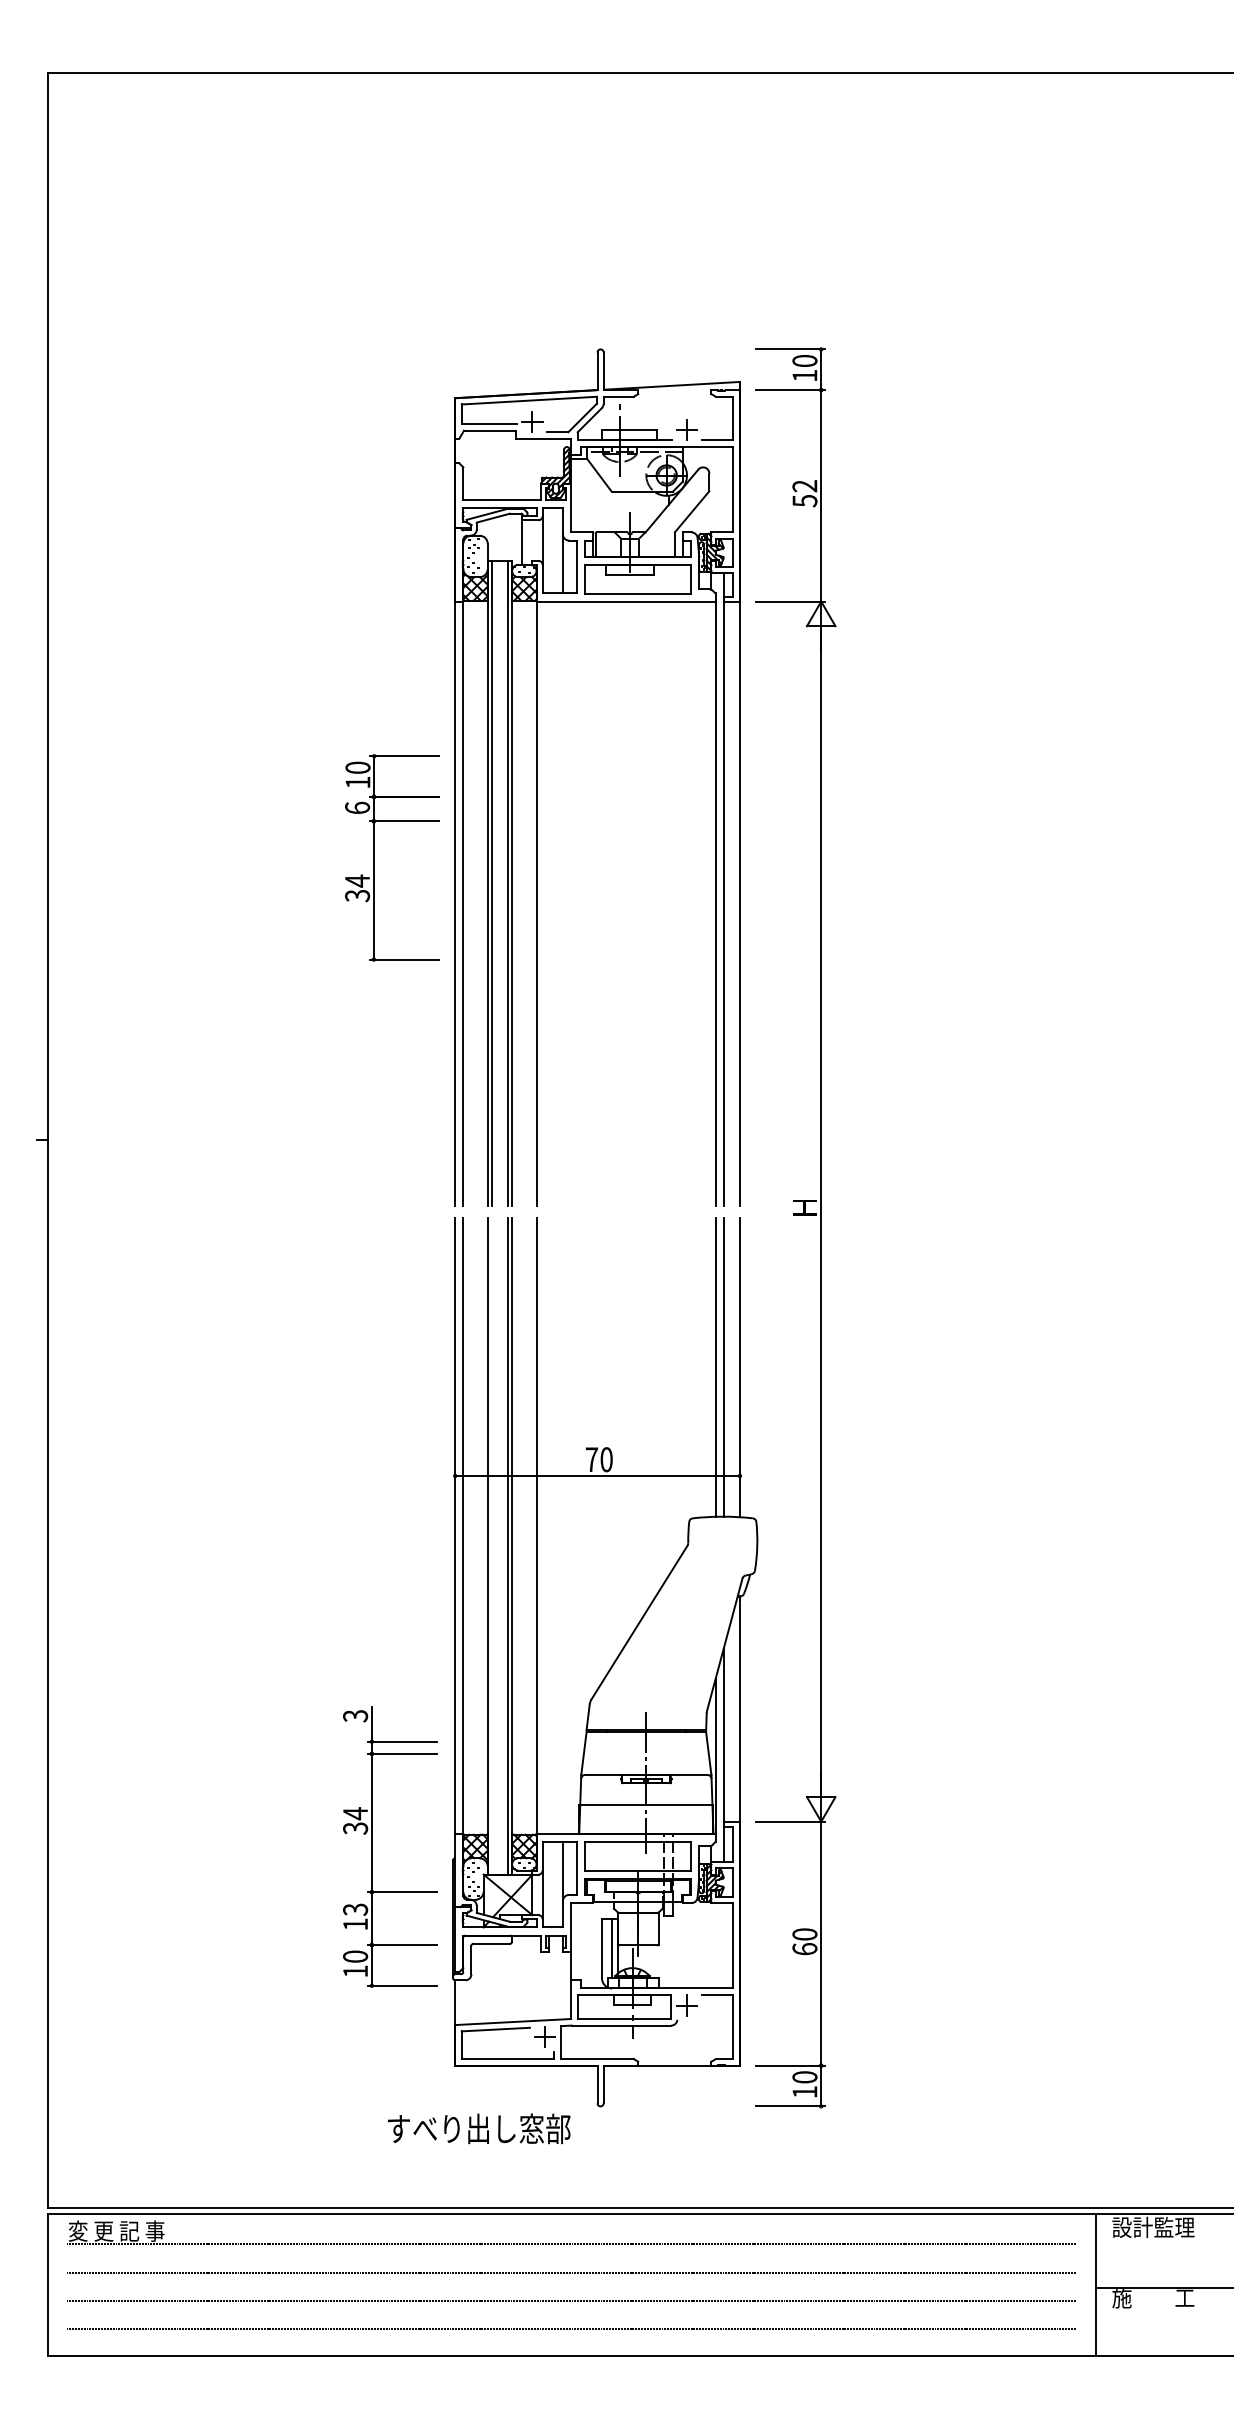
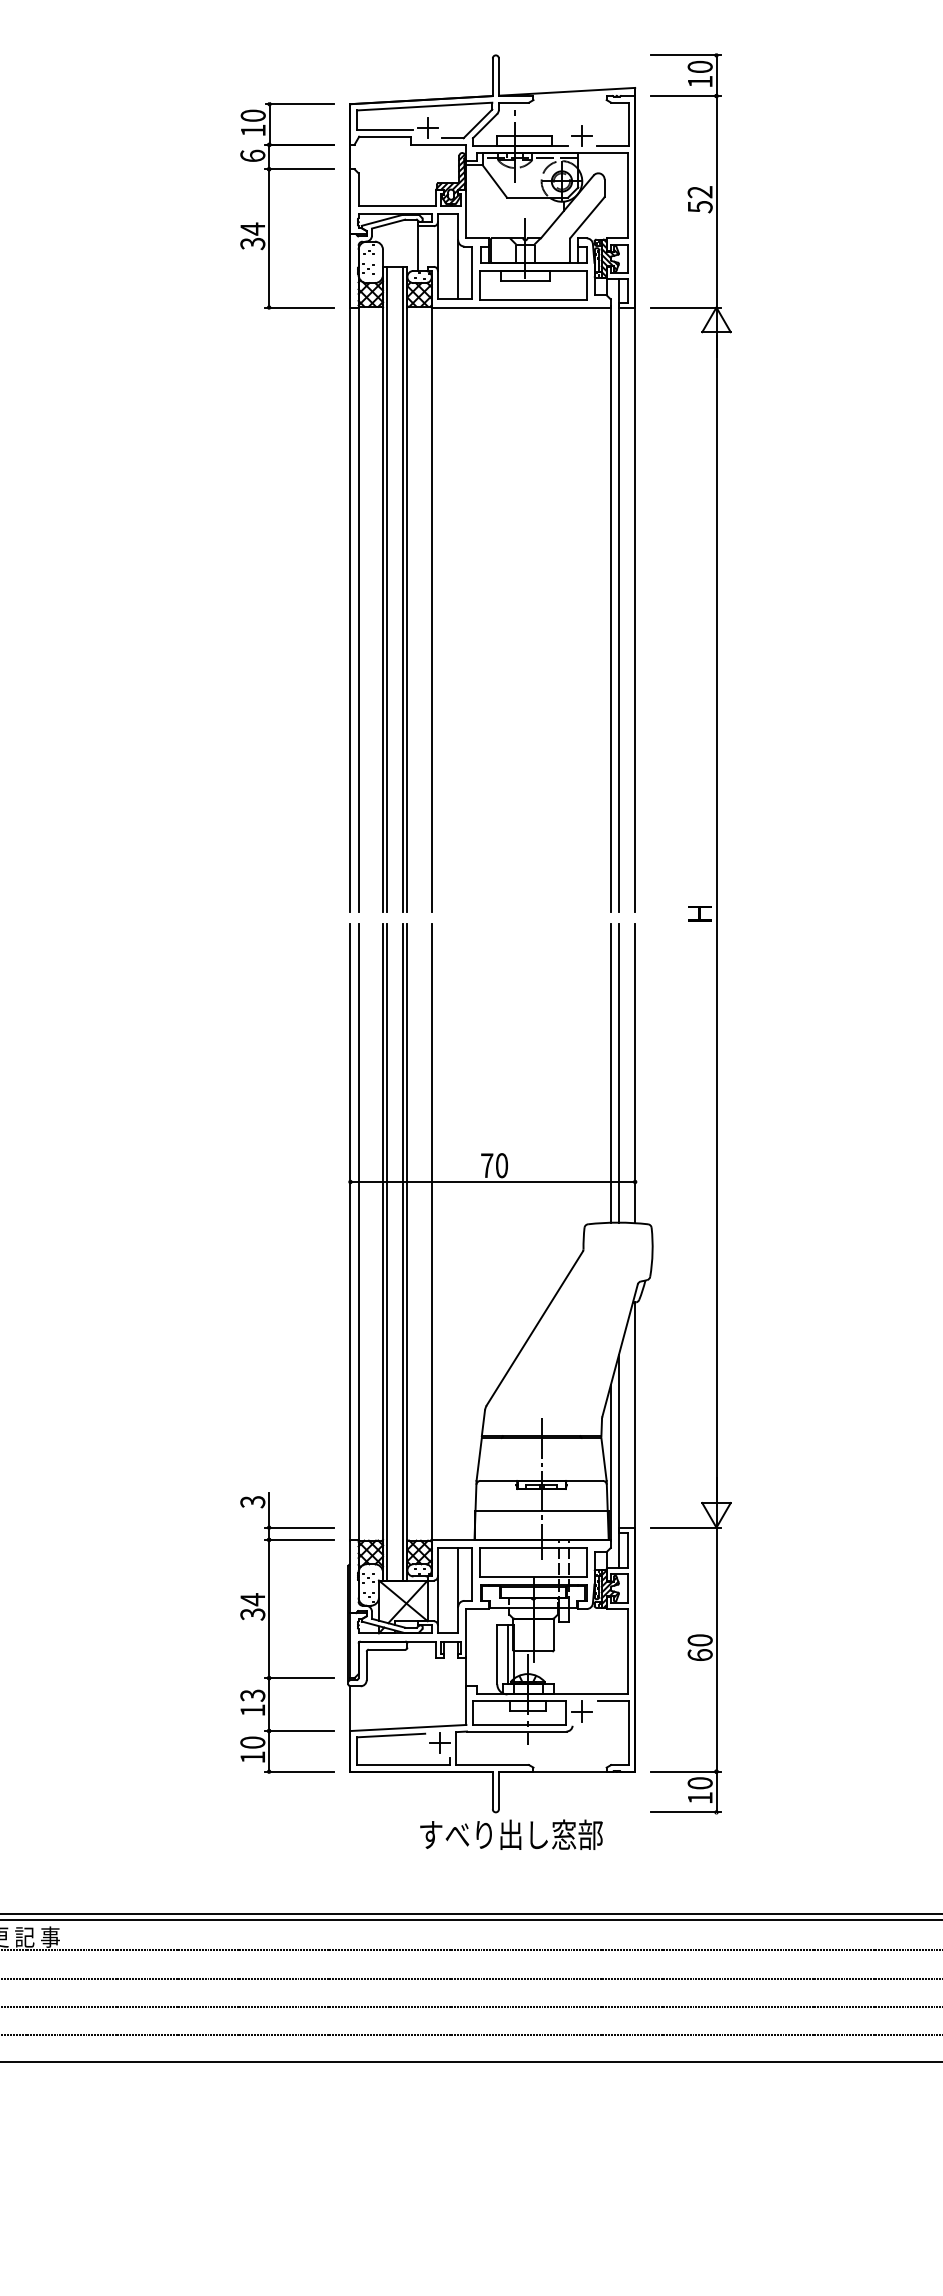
part: (374, 857) -> (269, 205), moved
line: (491, 1545) -> (386, 1251), added
part: (372, 1846) -> (269, 1632), moved
text: (479, 2128) -> (511, 1834), moved

